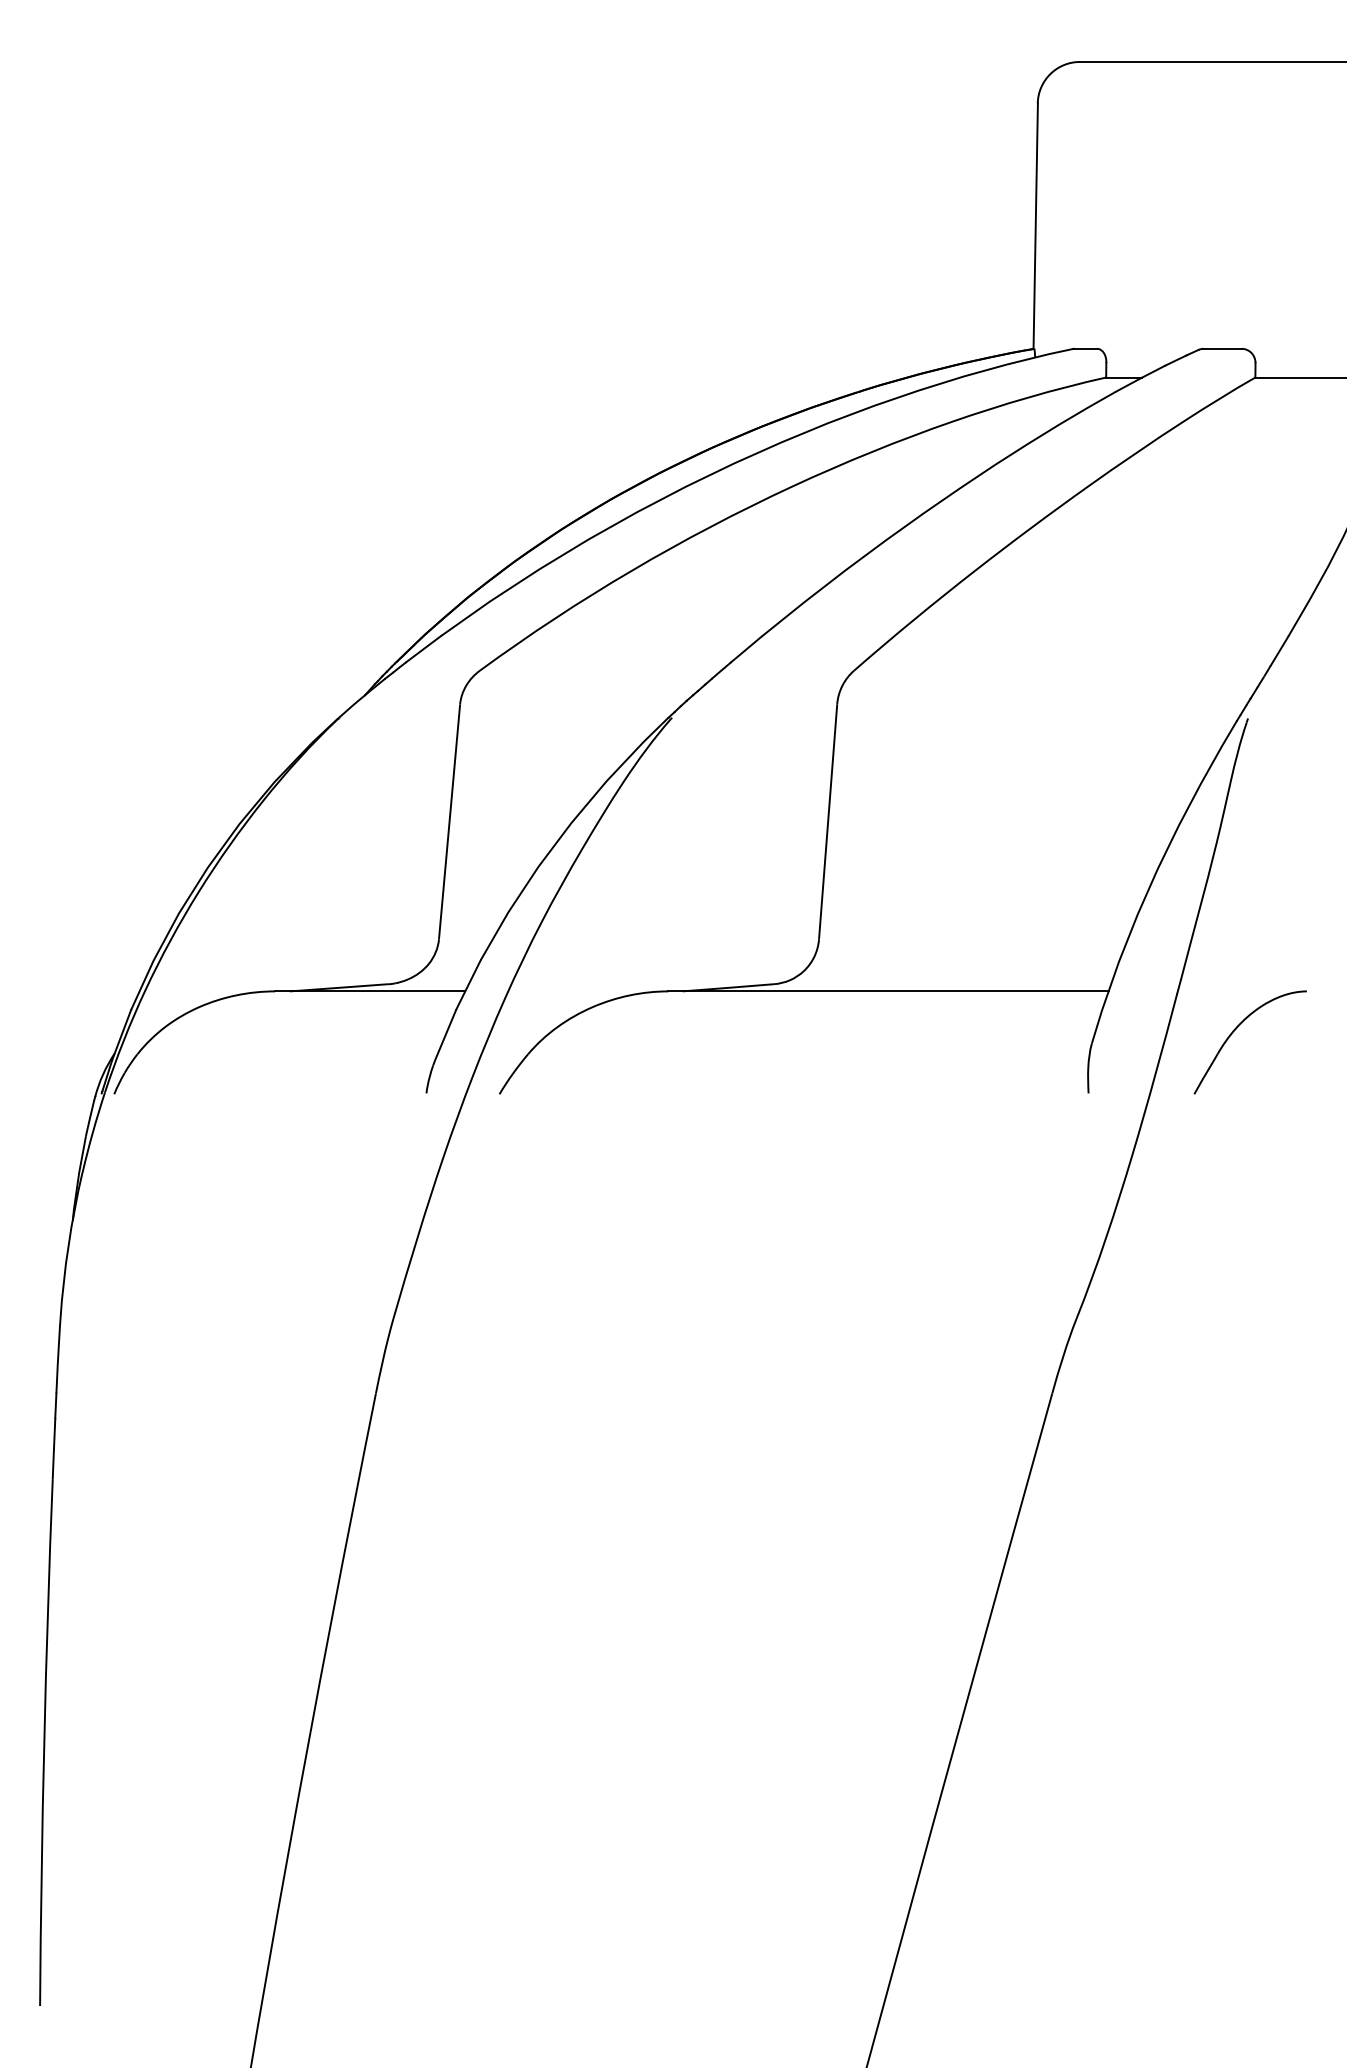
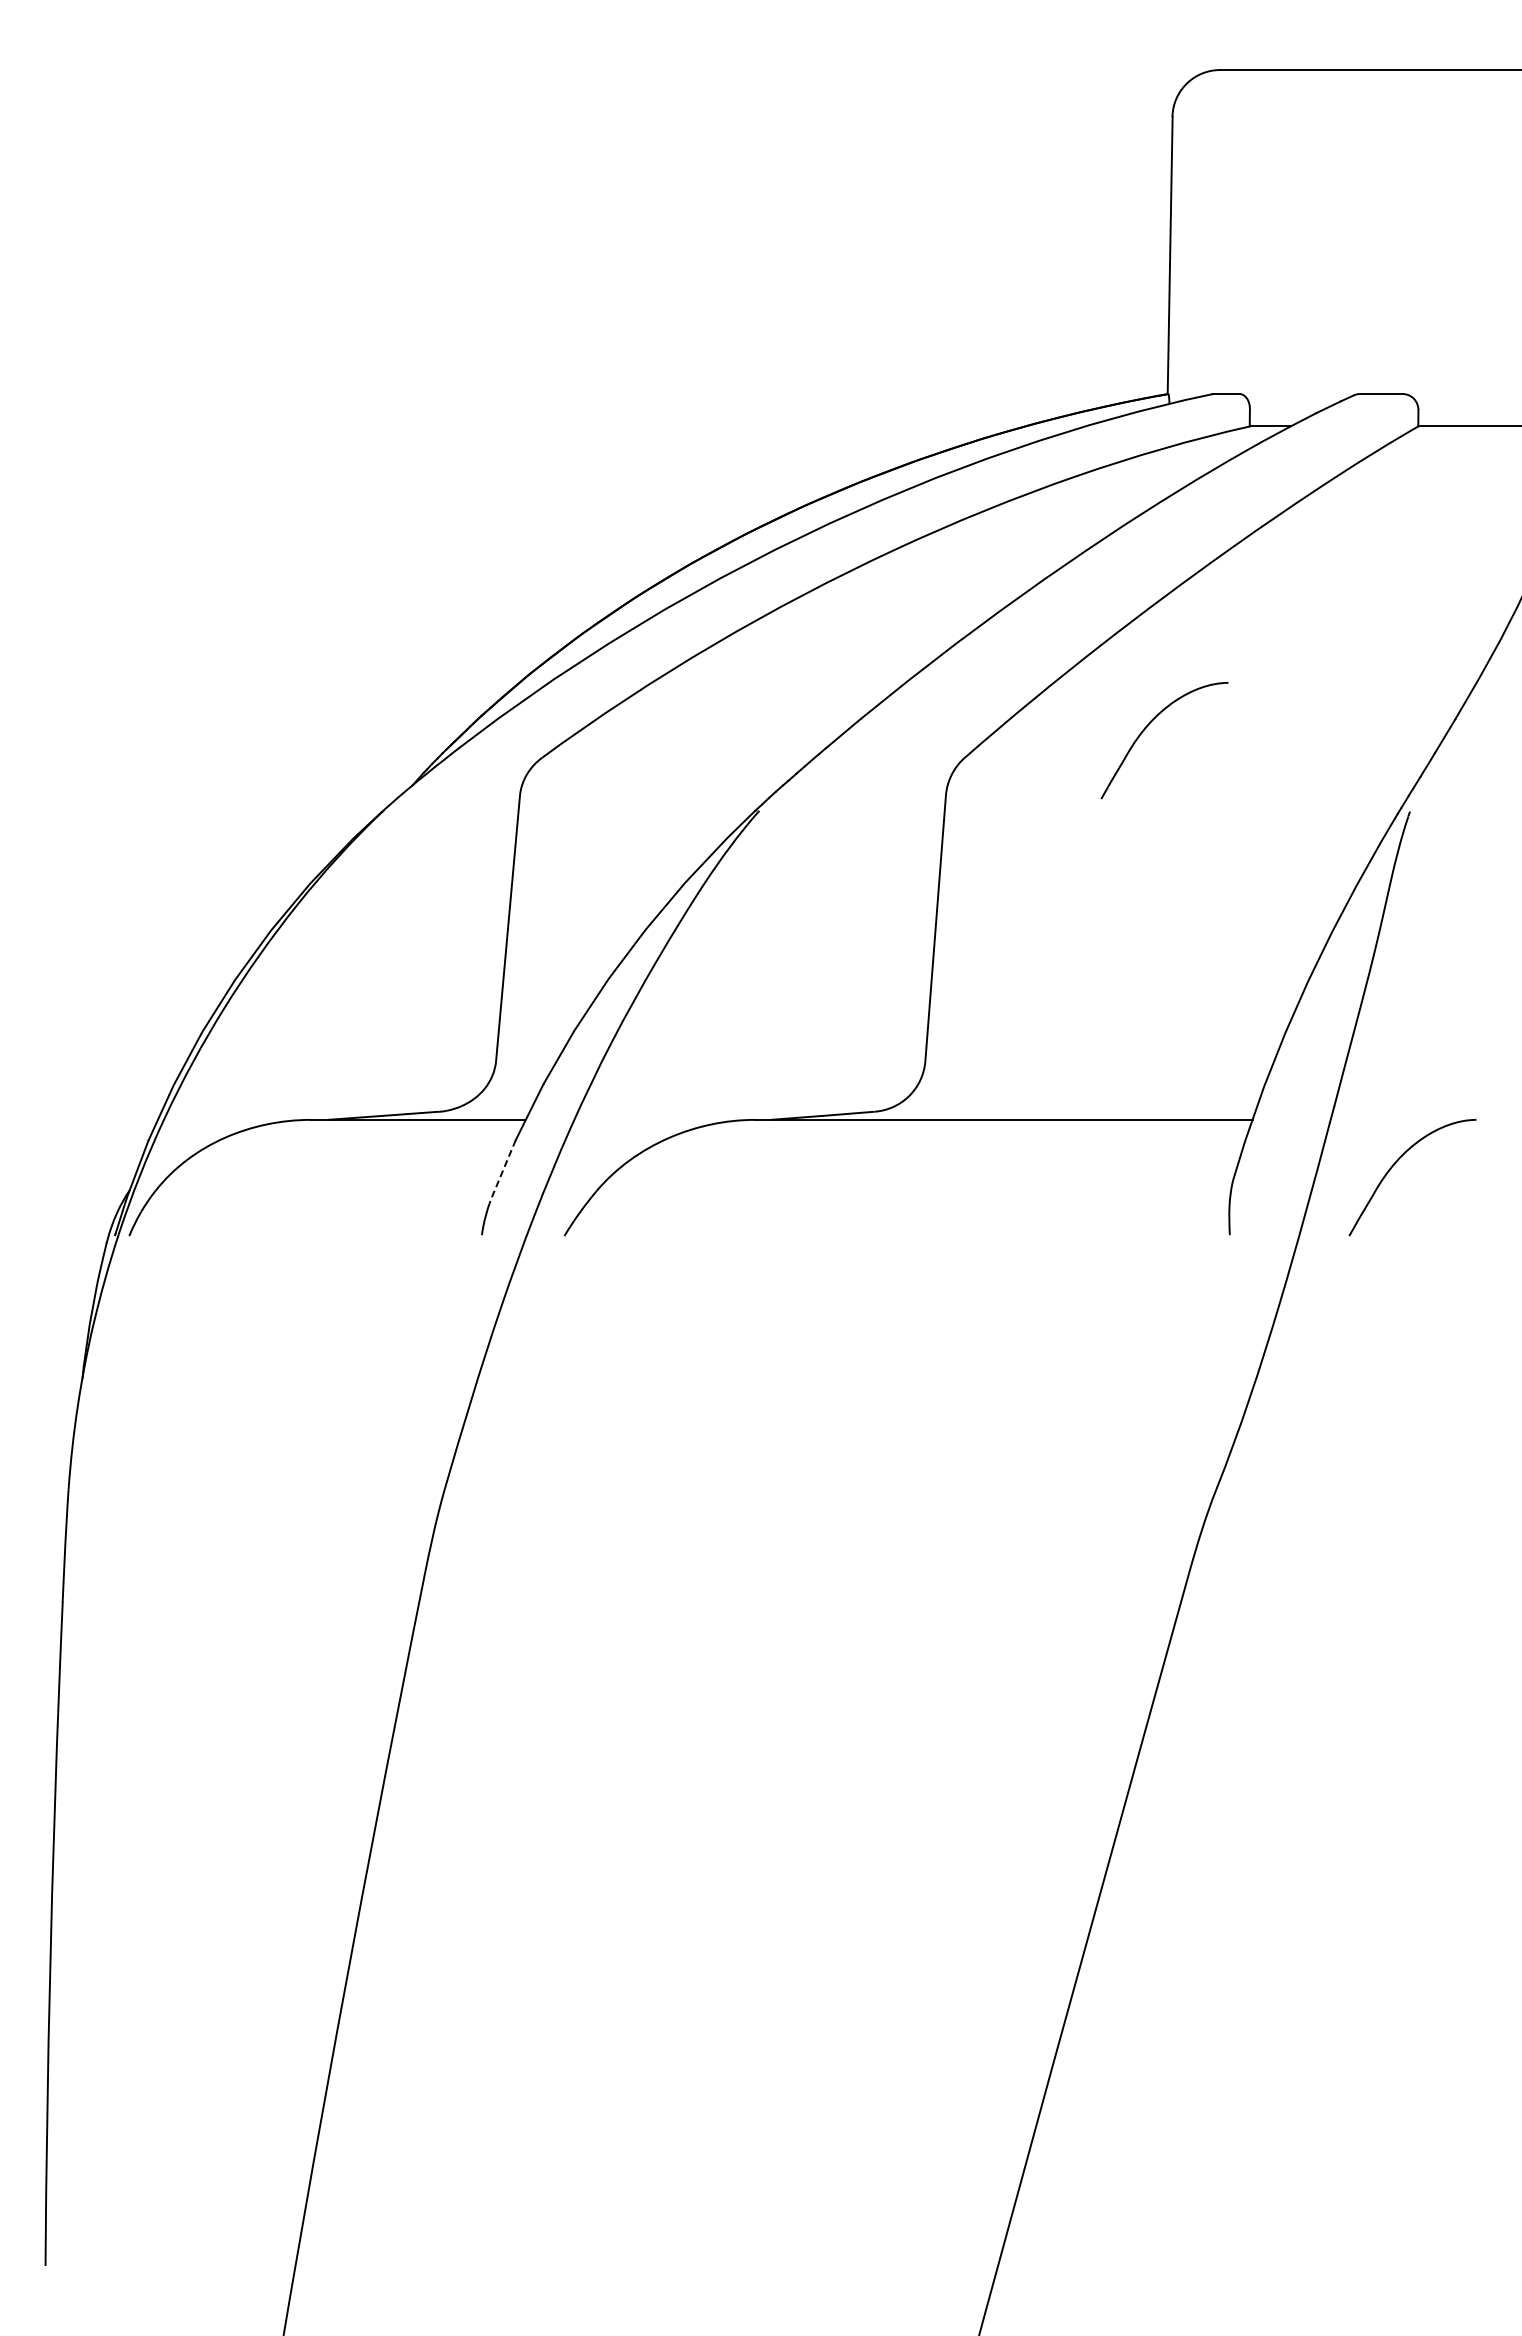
part: (1017, 642) -> (1149, 725), added
line: (444, 1037) -> (502, 1172), solid -> dashed

